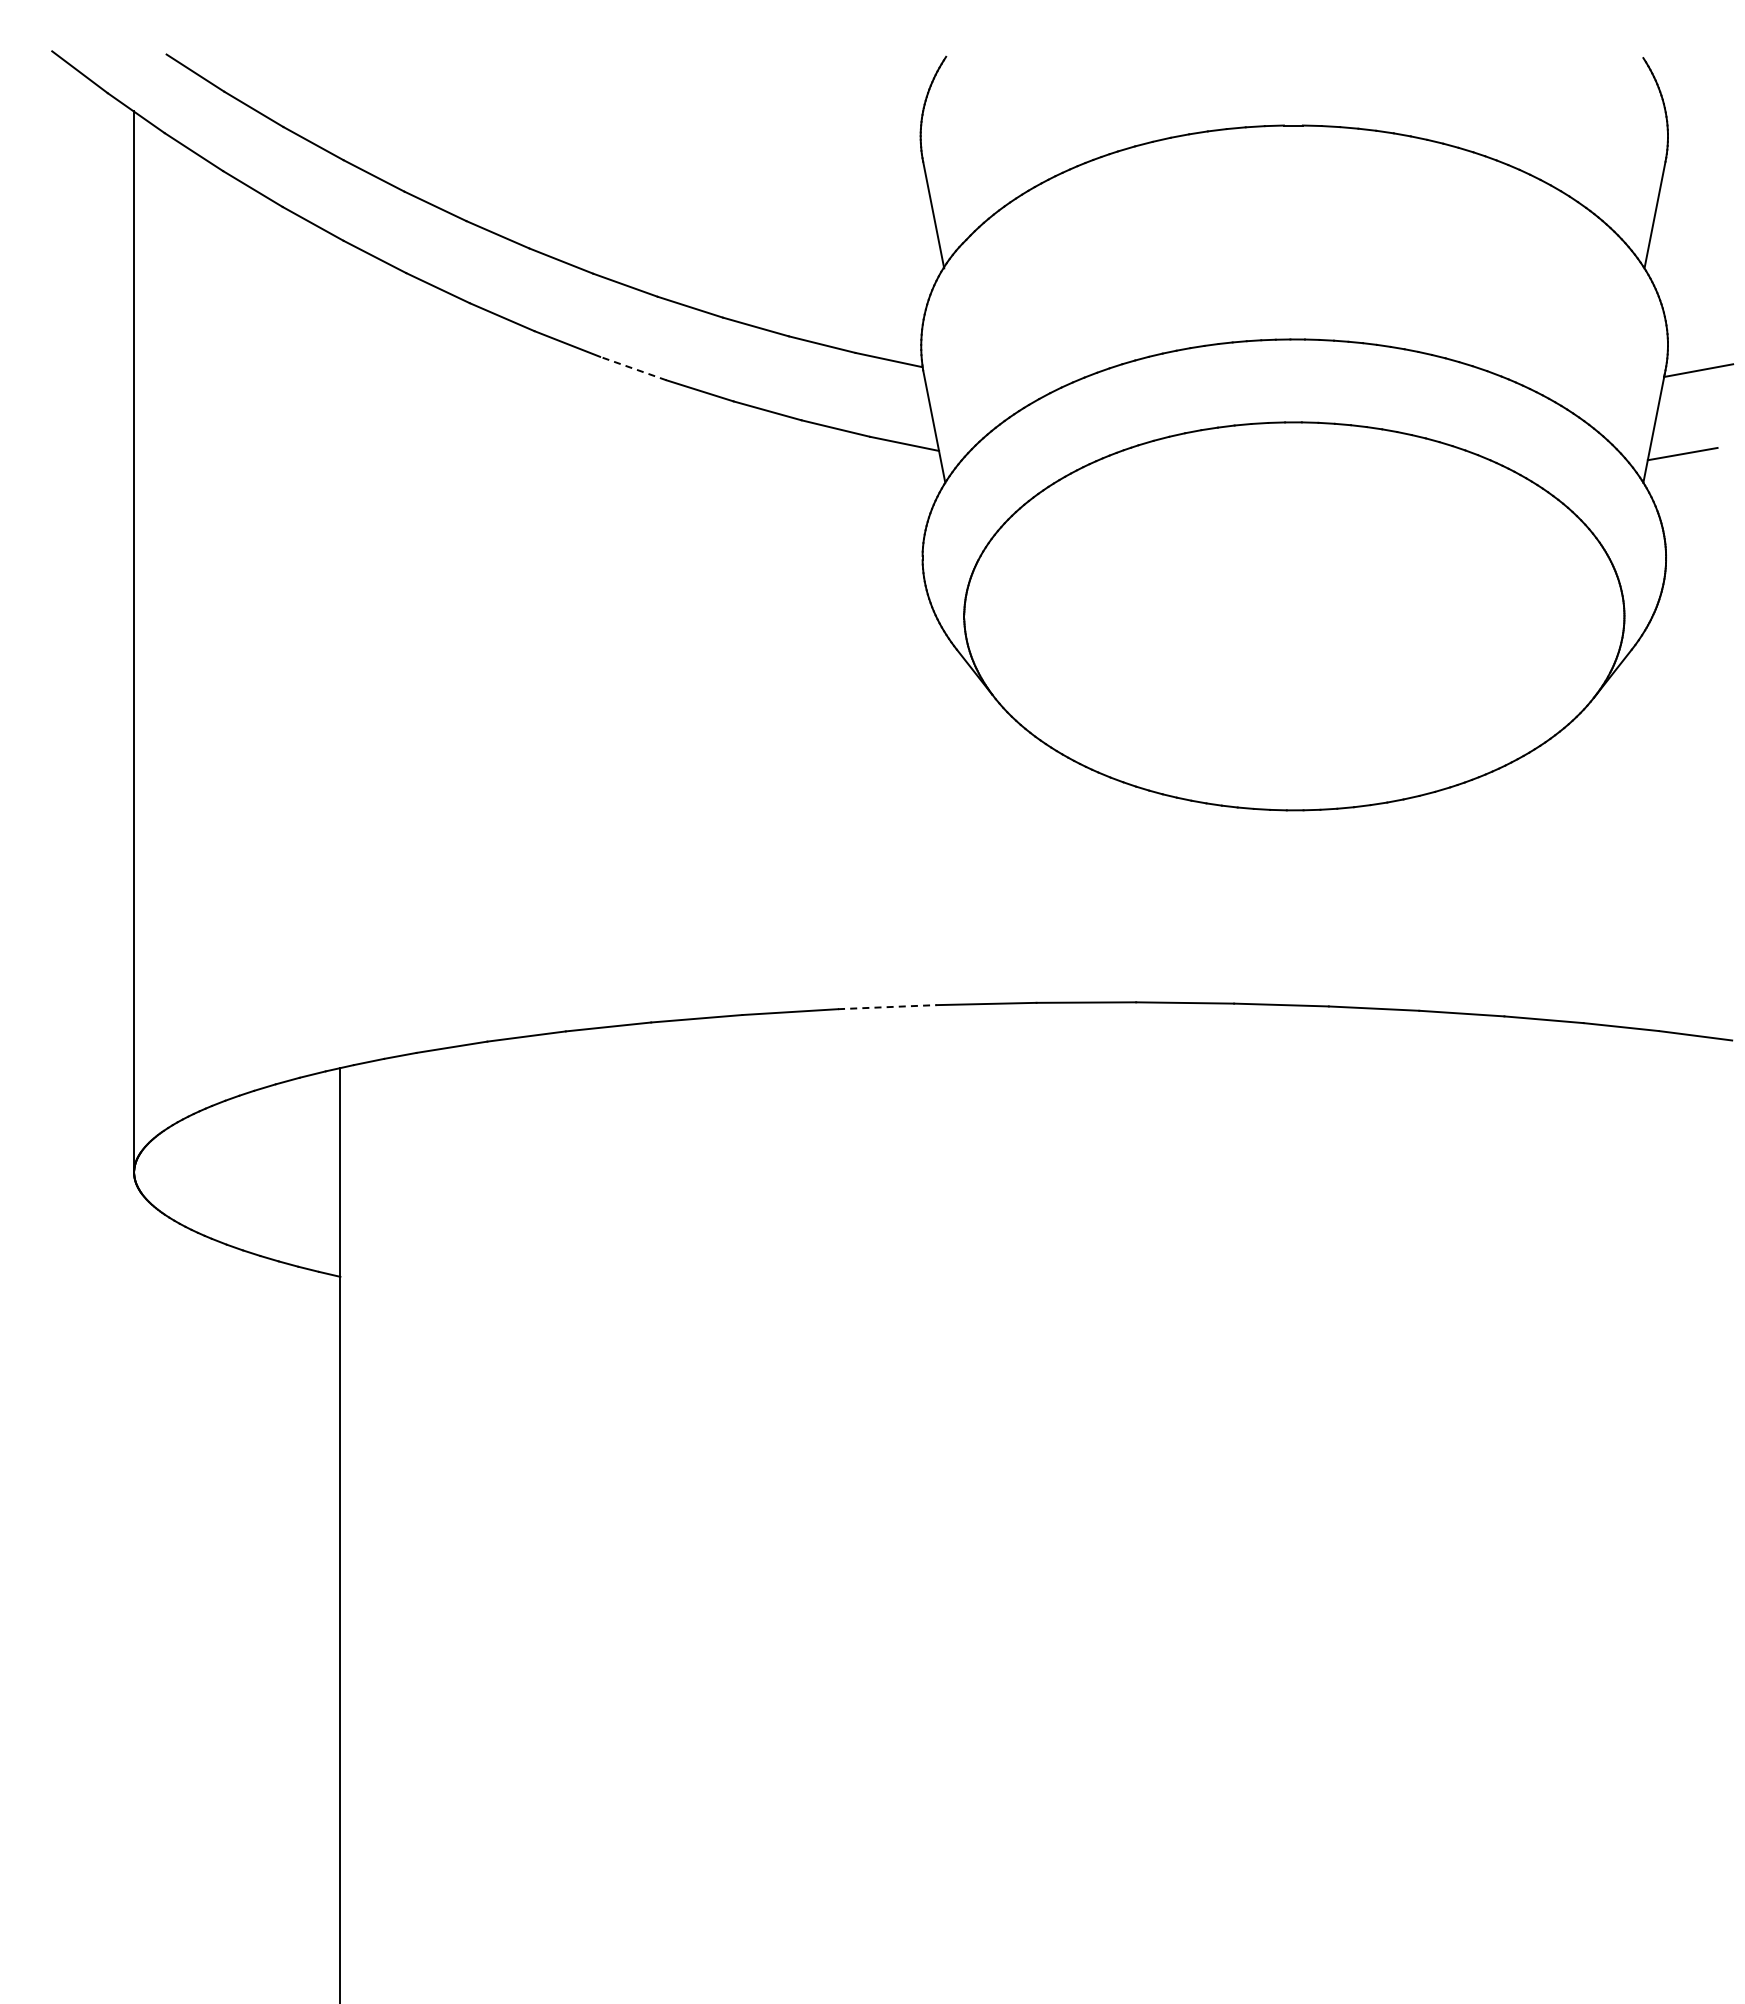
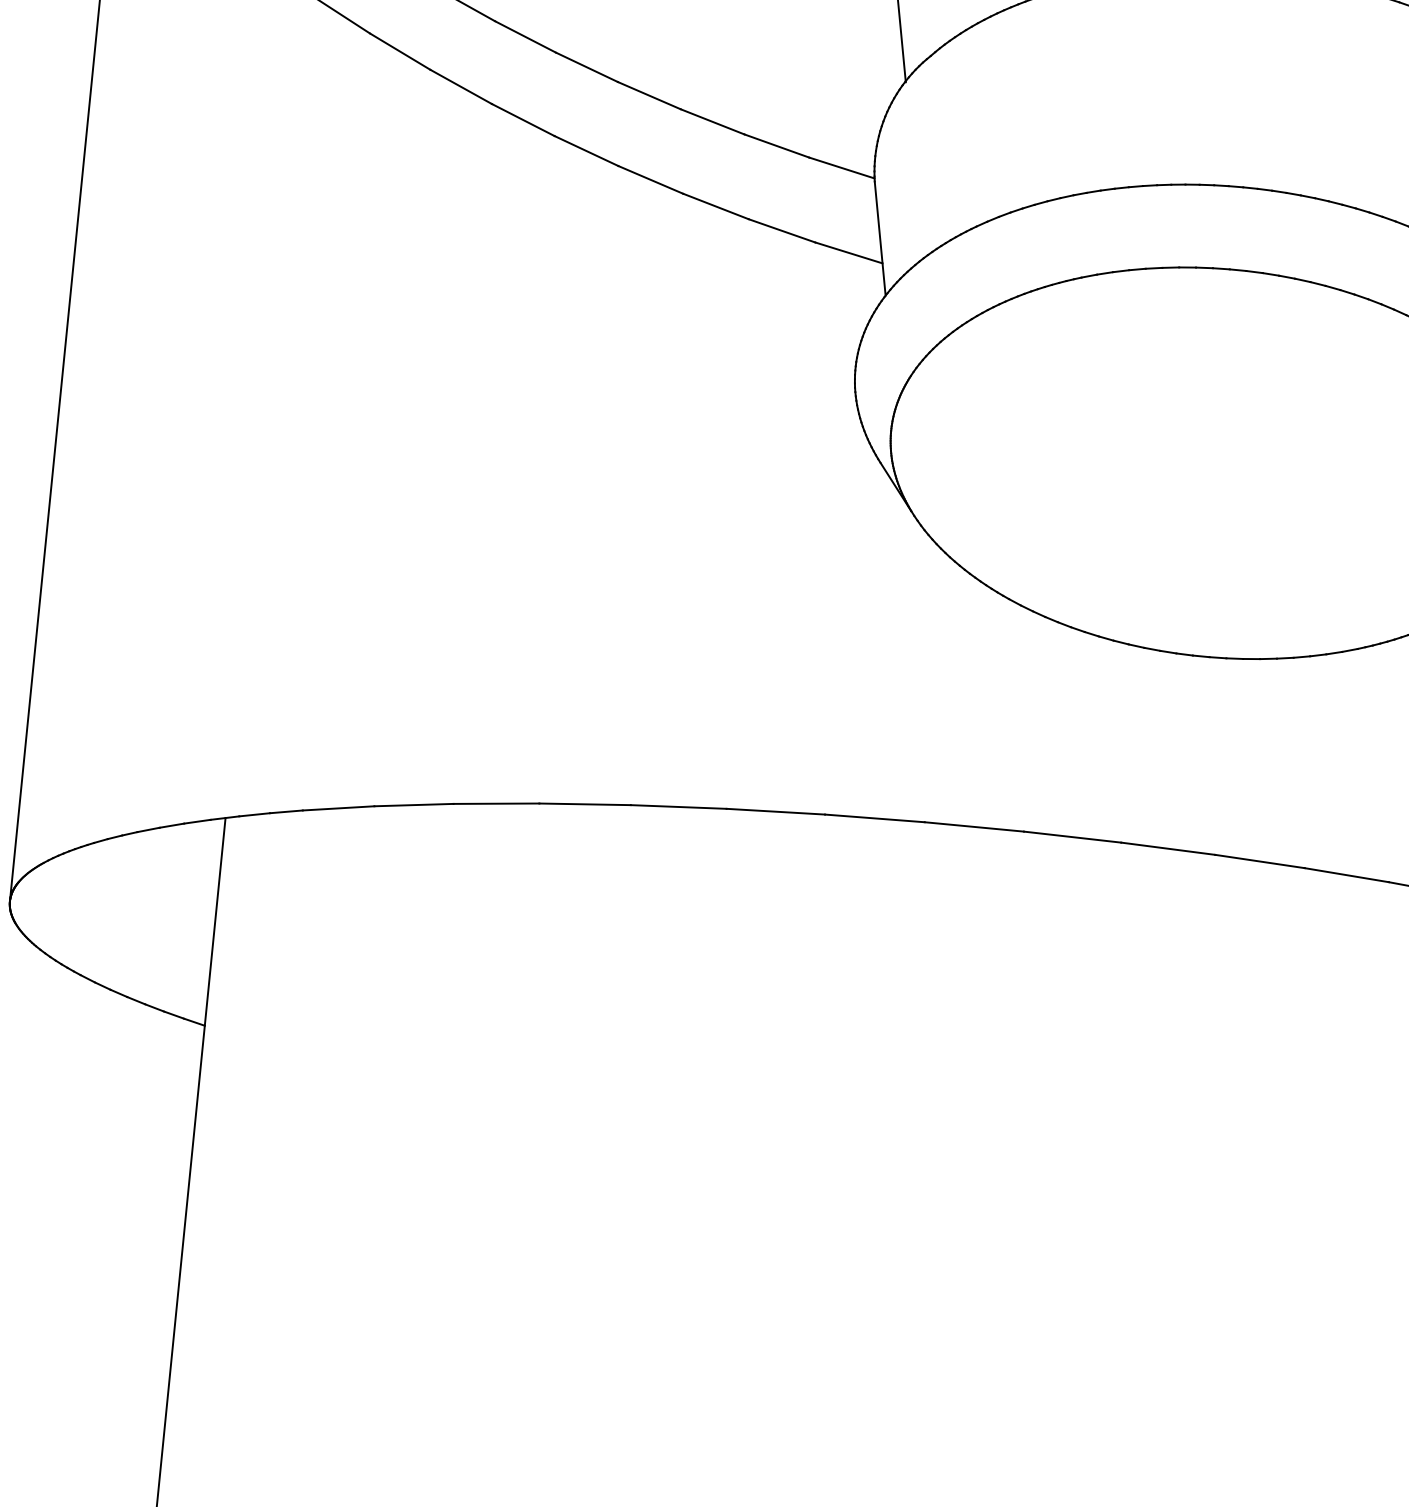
line: (632, 368) -> (585, 150), dashed -> solid
line: (887, 1007) -> (775, 812), dashed -> solid

